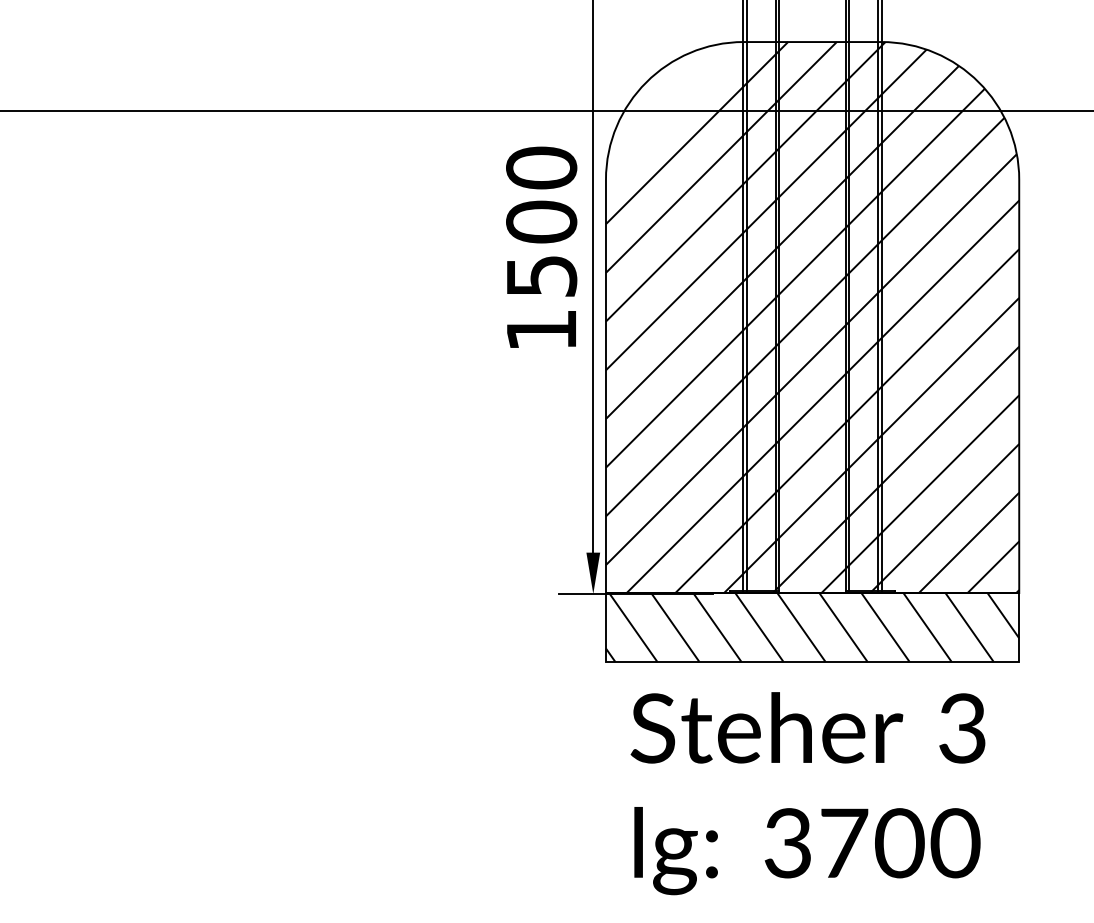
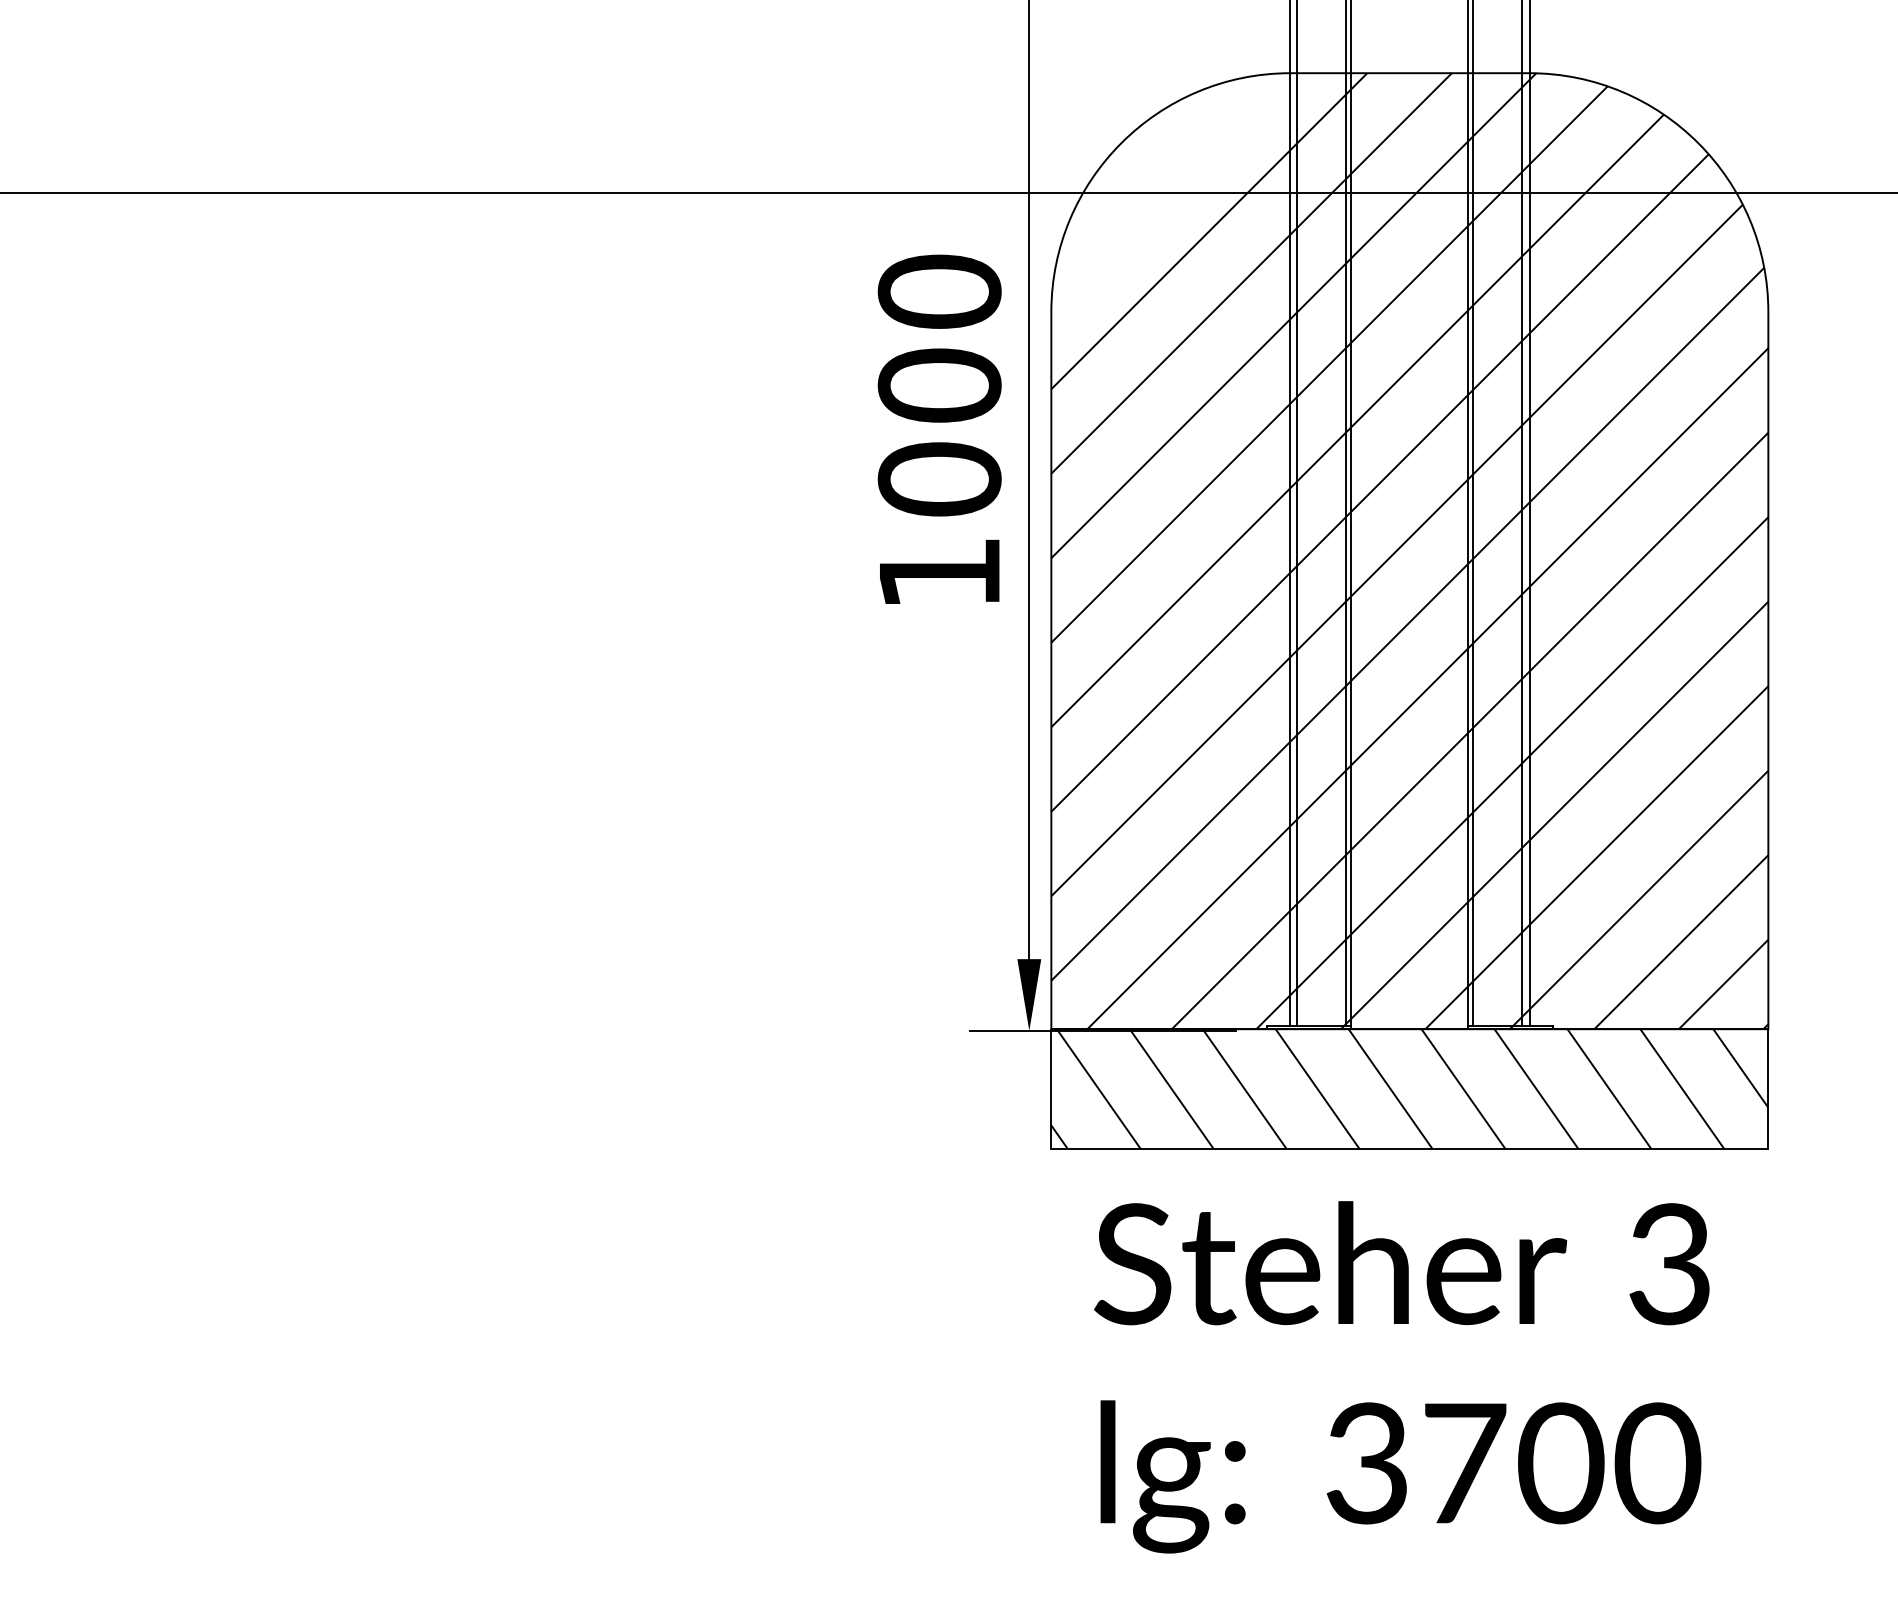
text: (541, 275) -> (939, 478), 1500 -> 1000

